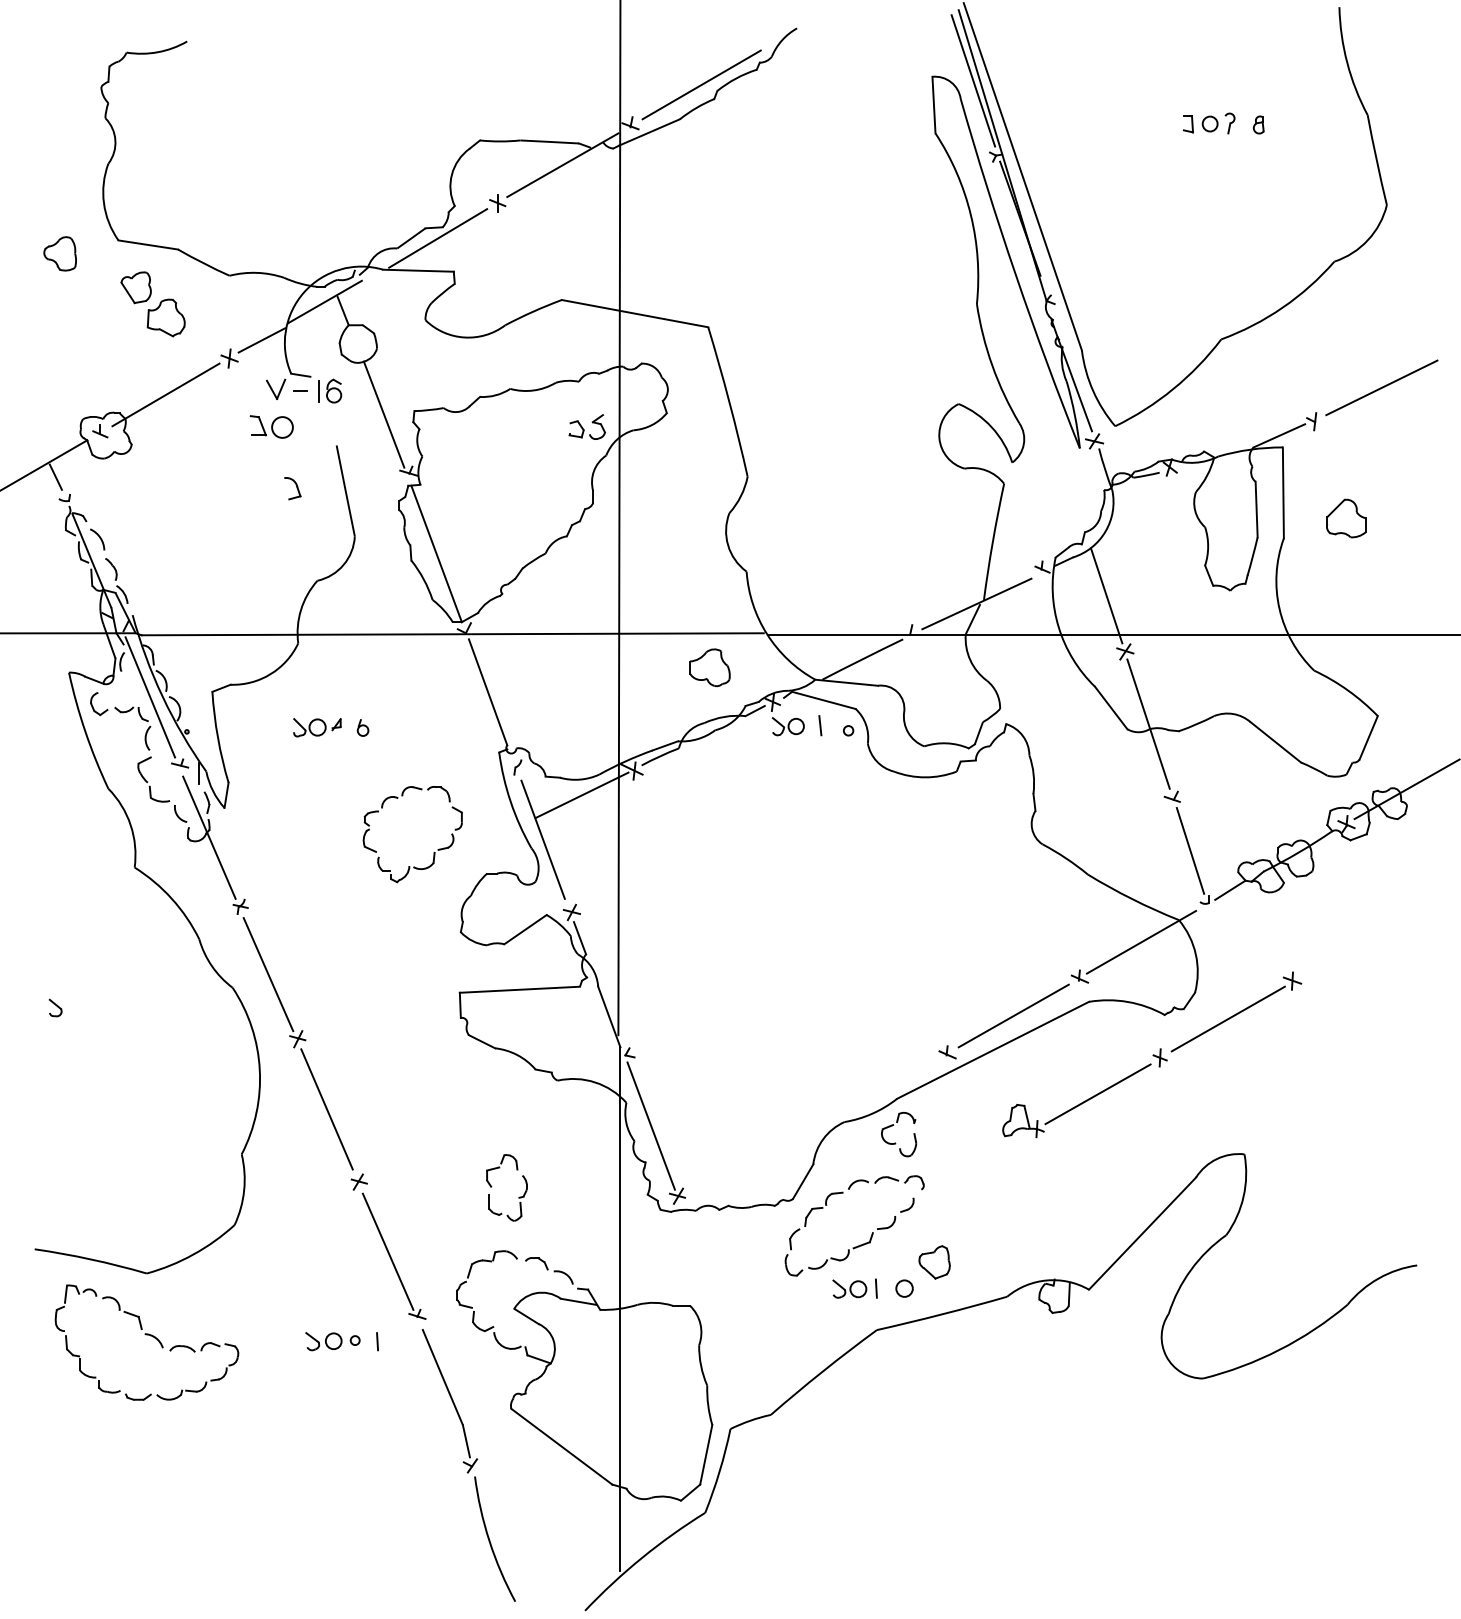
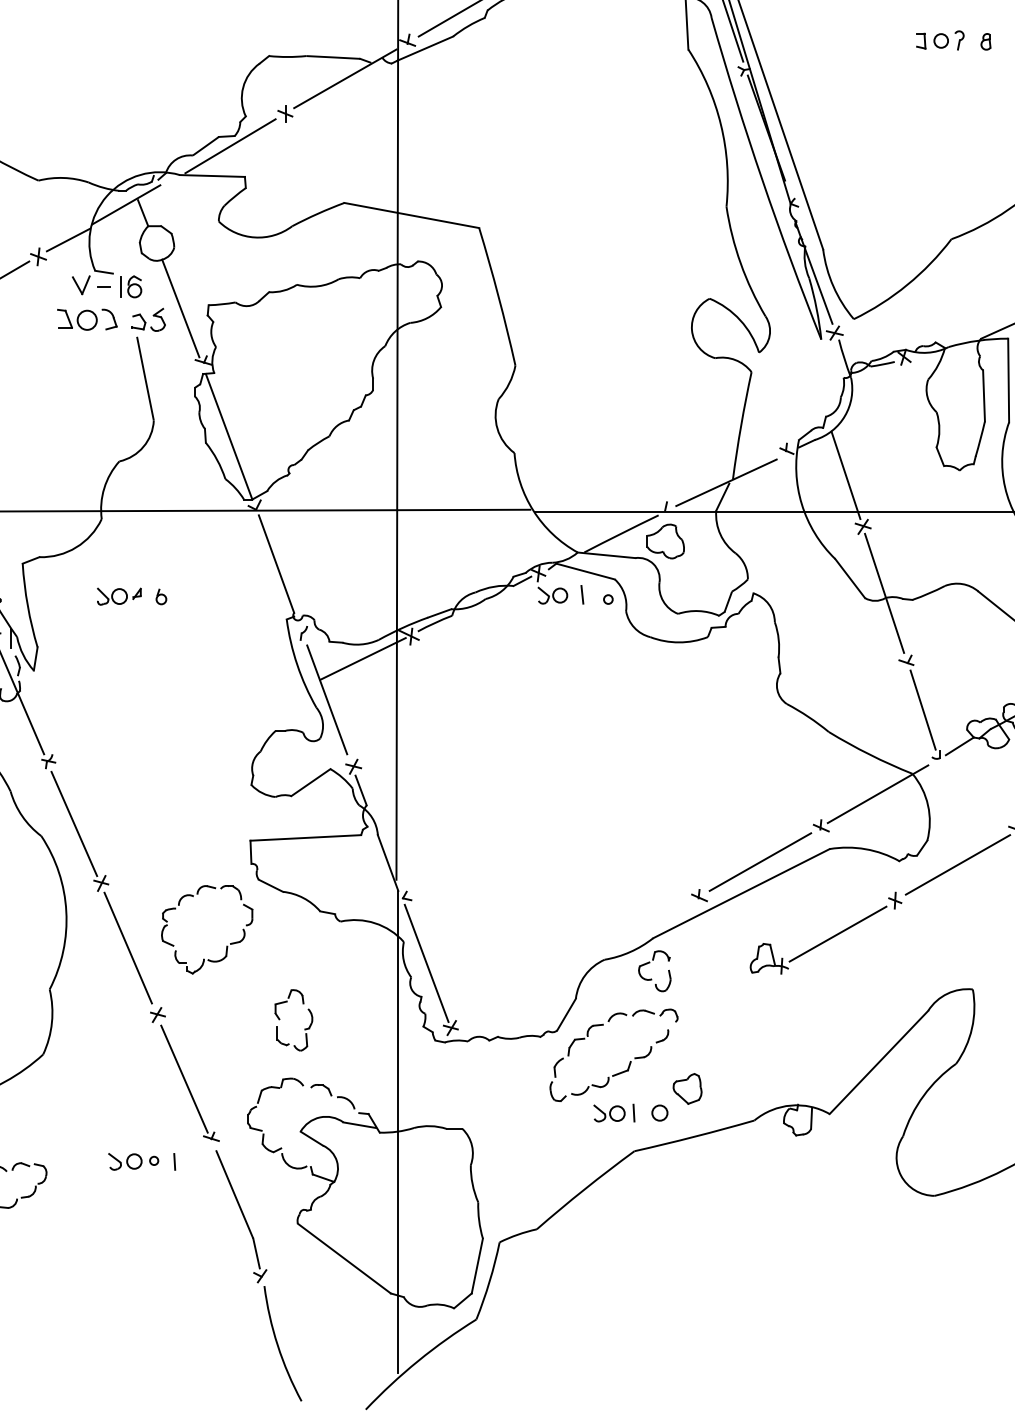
part: (586, 426) -> (147, 319), moved
part: (292, 488) -> (109, 319), moved
part: (709, 667) -> (665, 541), moved
part: (433, 852) -> (226, 946), moved

